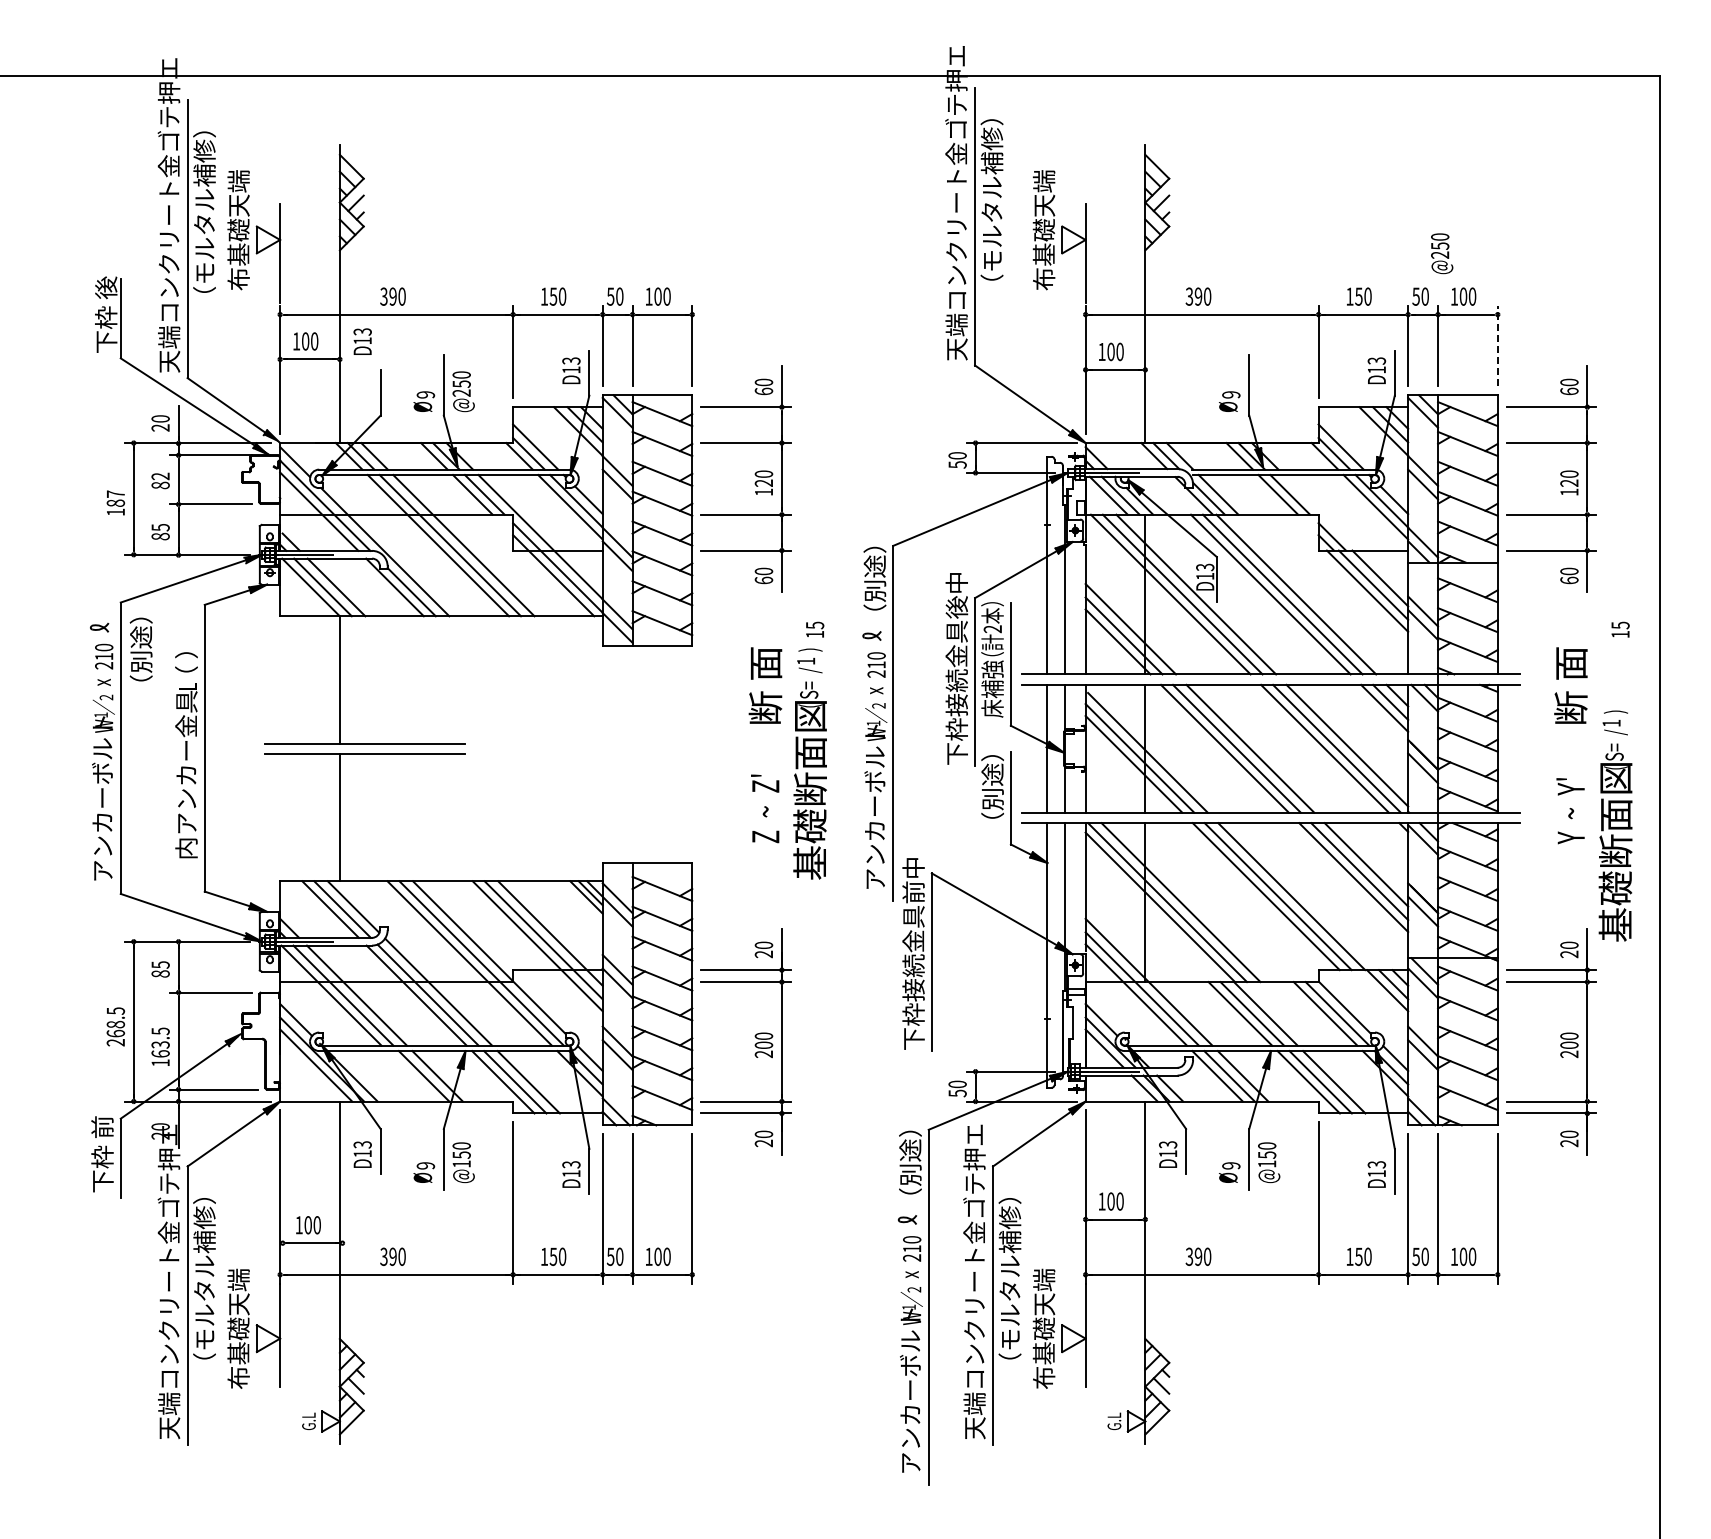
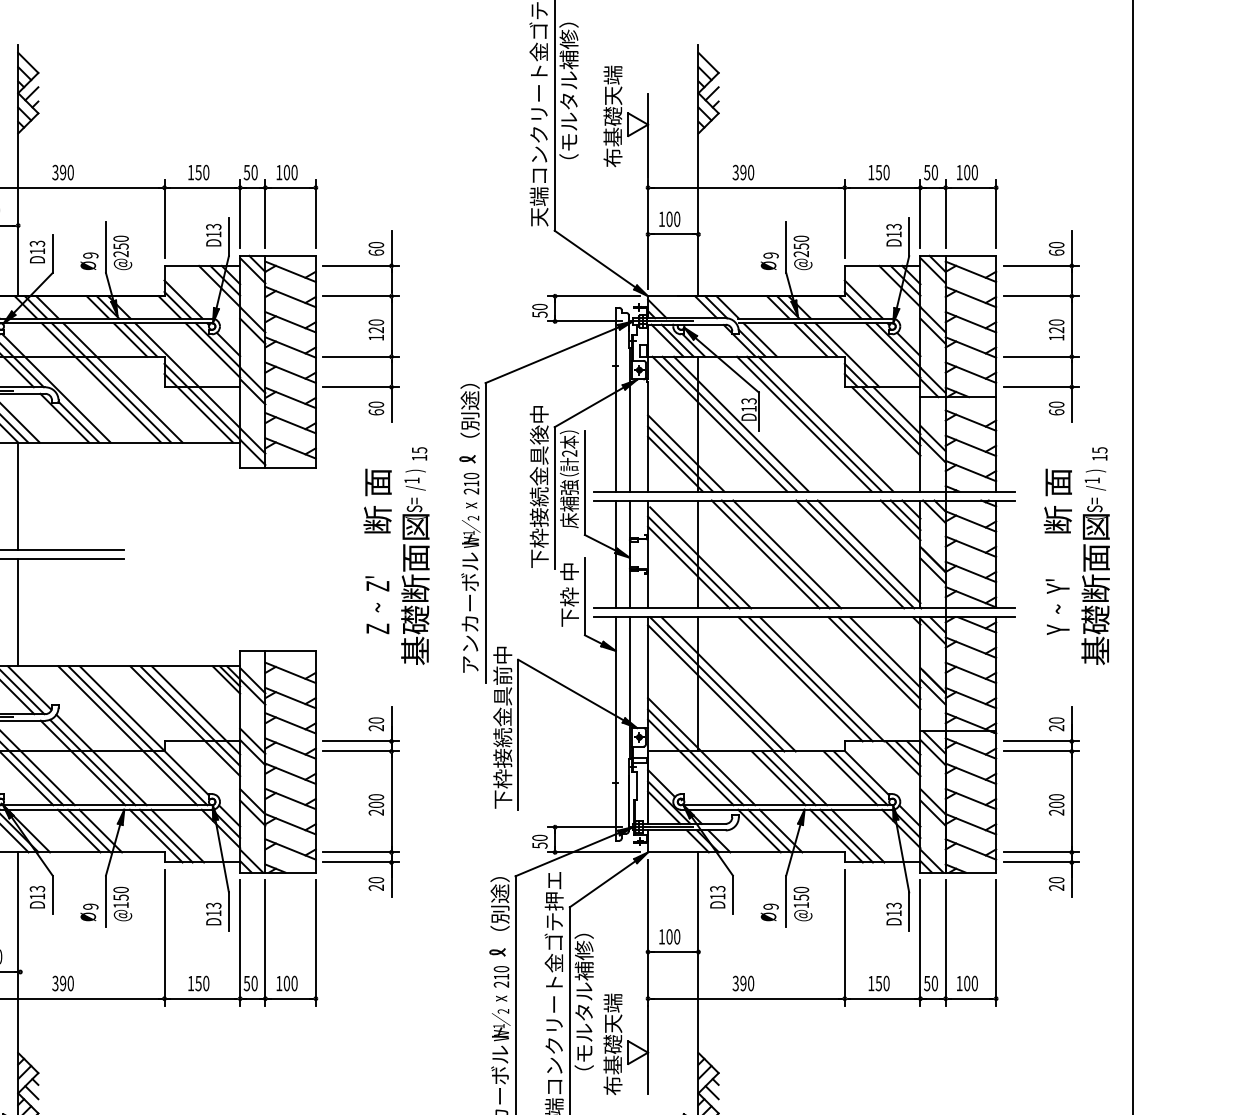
text: (1442, 253) -> (803, 252), moved
text: (362, 341) -> (37, 251), moved
line: (1497, 345) -> (995, 213), dashed -> solid
line: (1321, 512) -> (847, 354), added
text: (992, 794) -> (569, 593), （別途） -> 下枠 中
text: (1615, 825) -> (1095, 566), moved
line: (411, 1076) -> (78, 831), added

